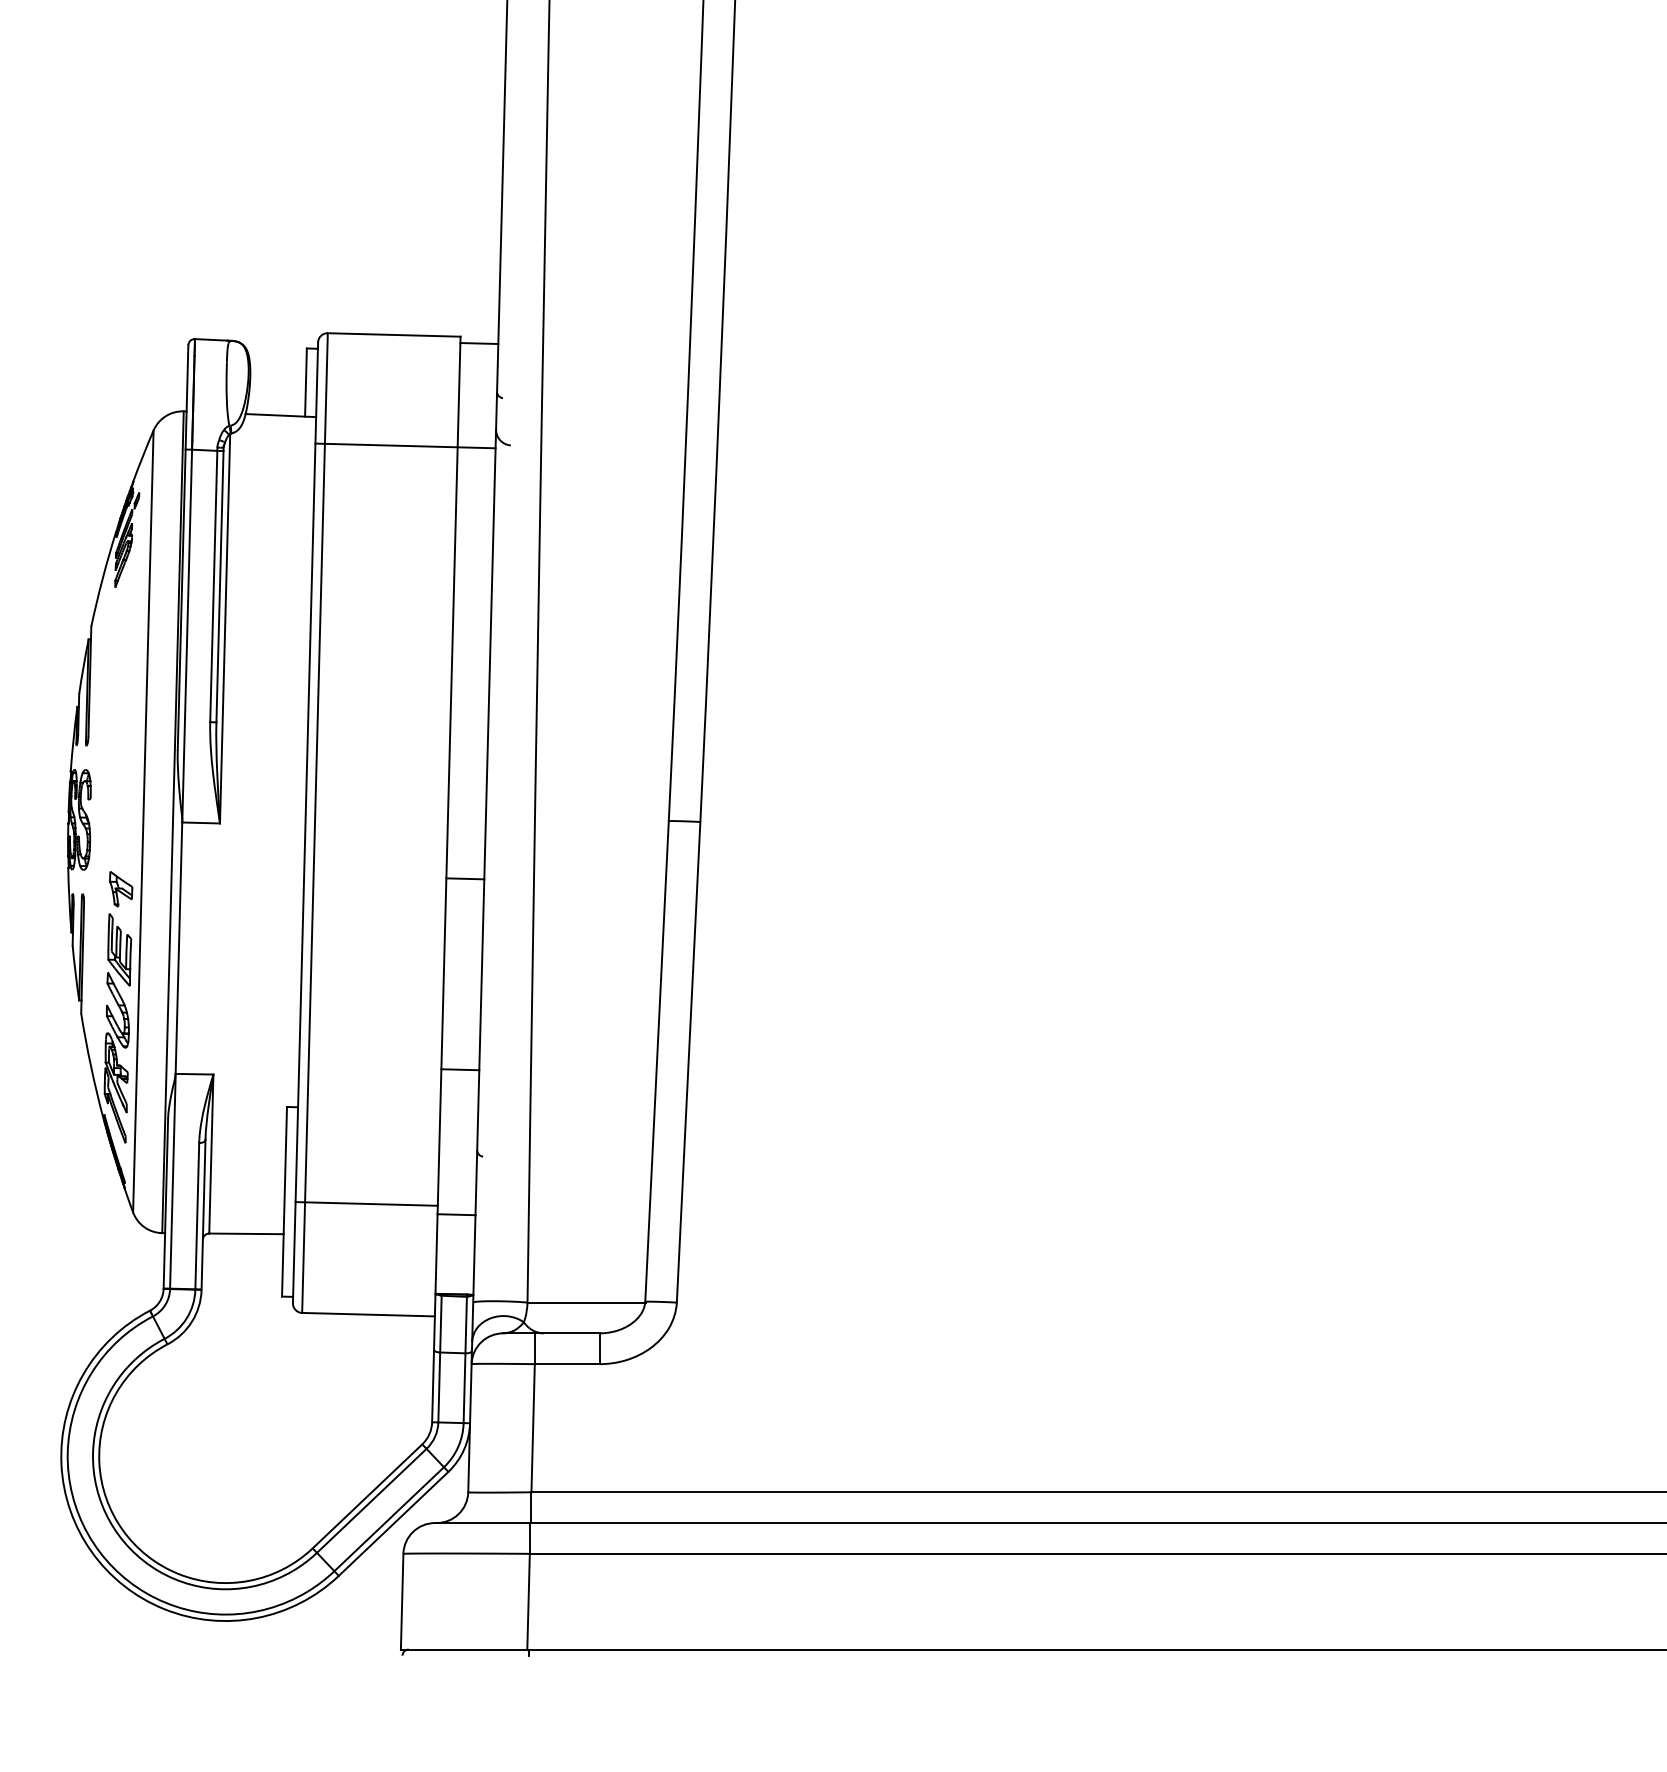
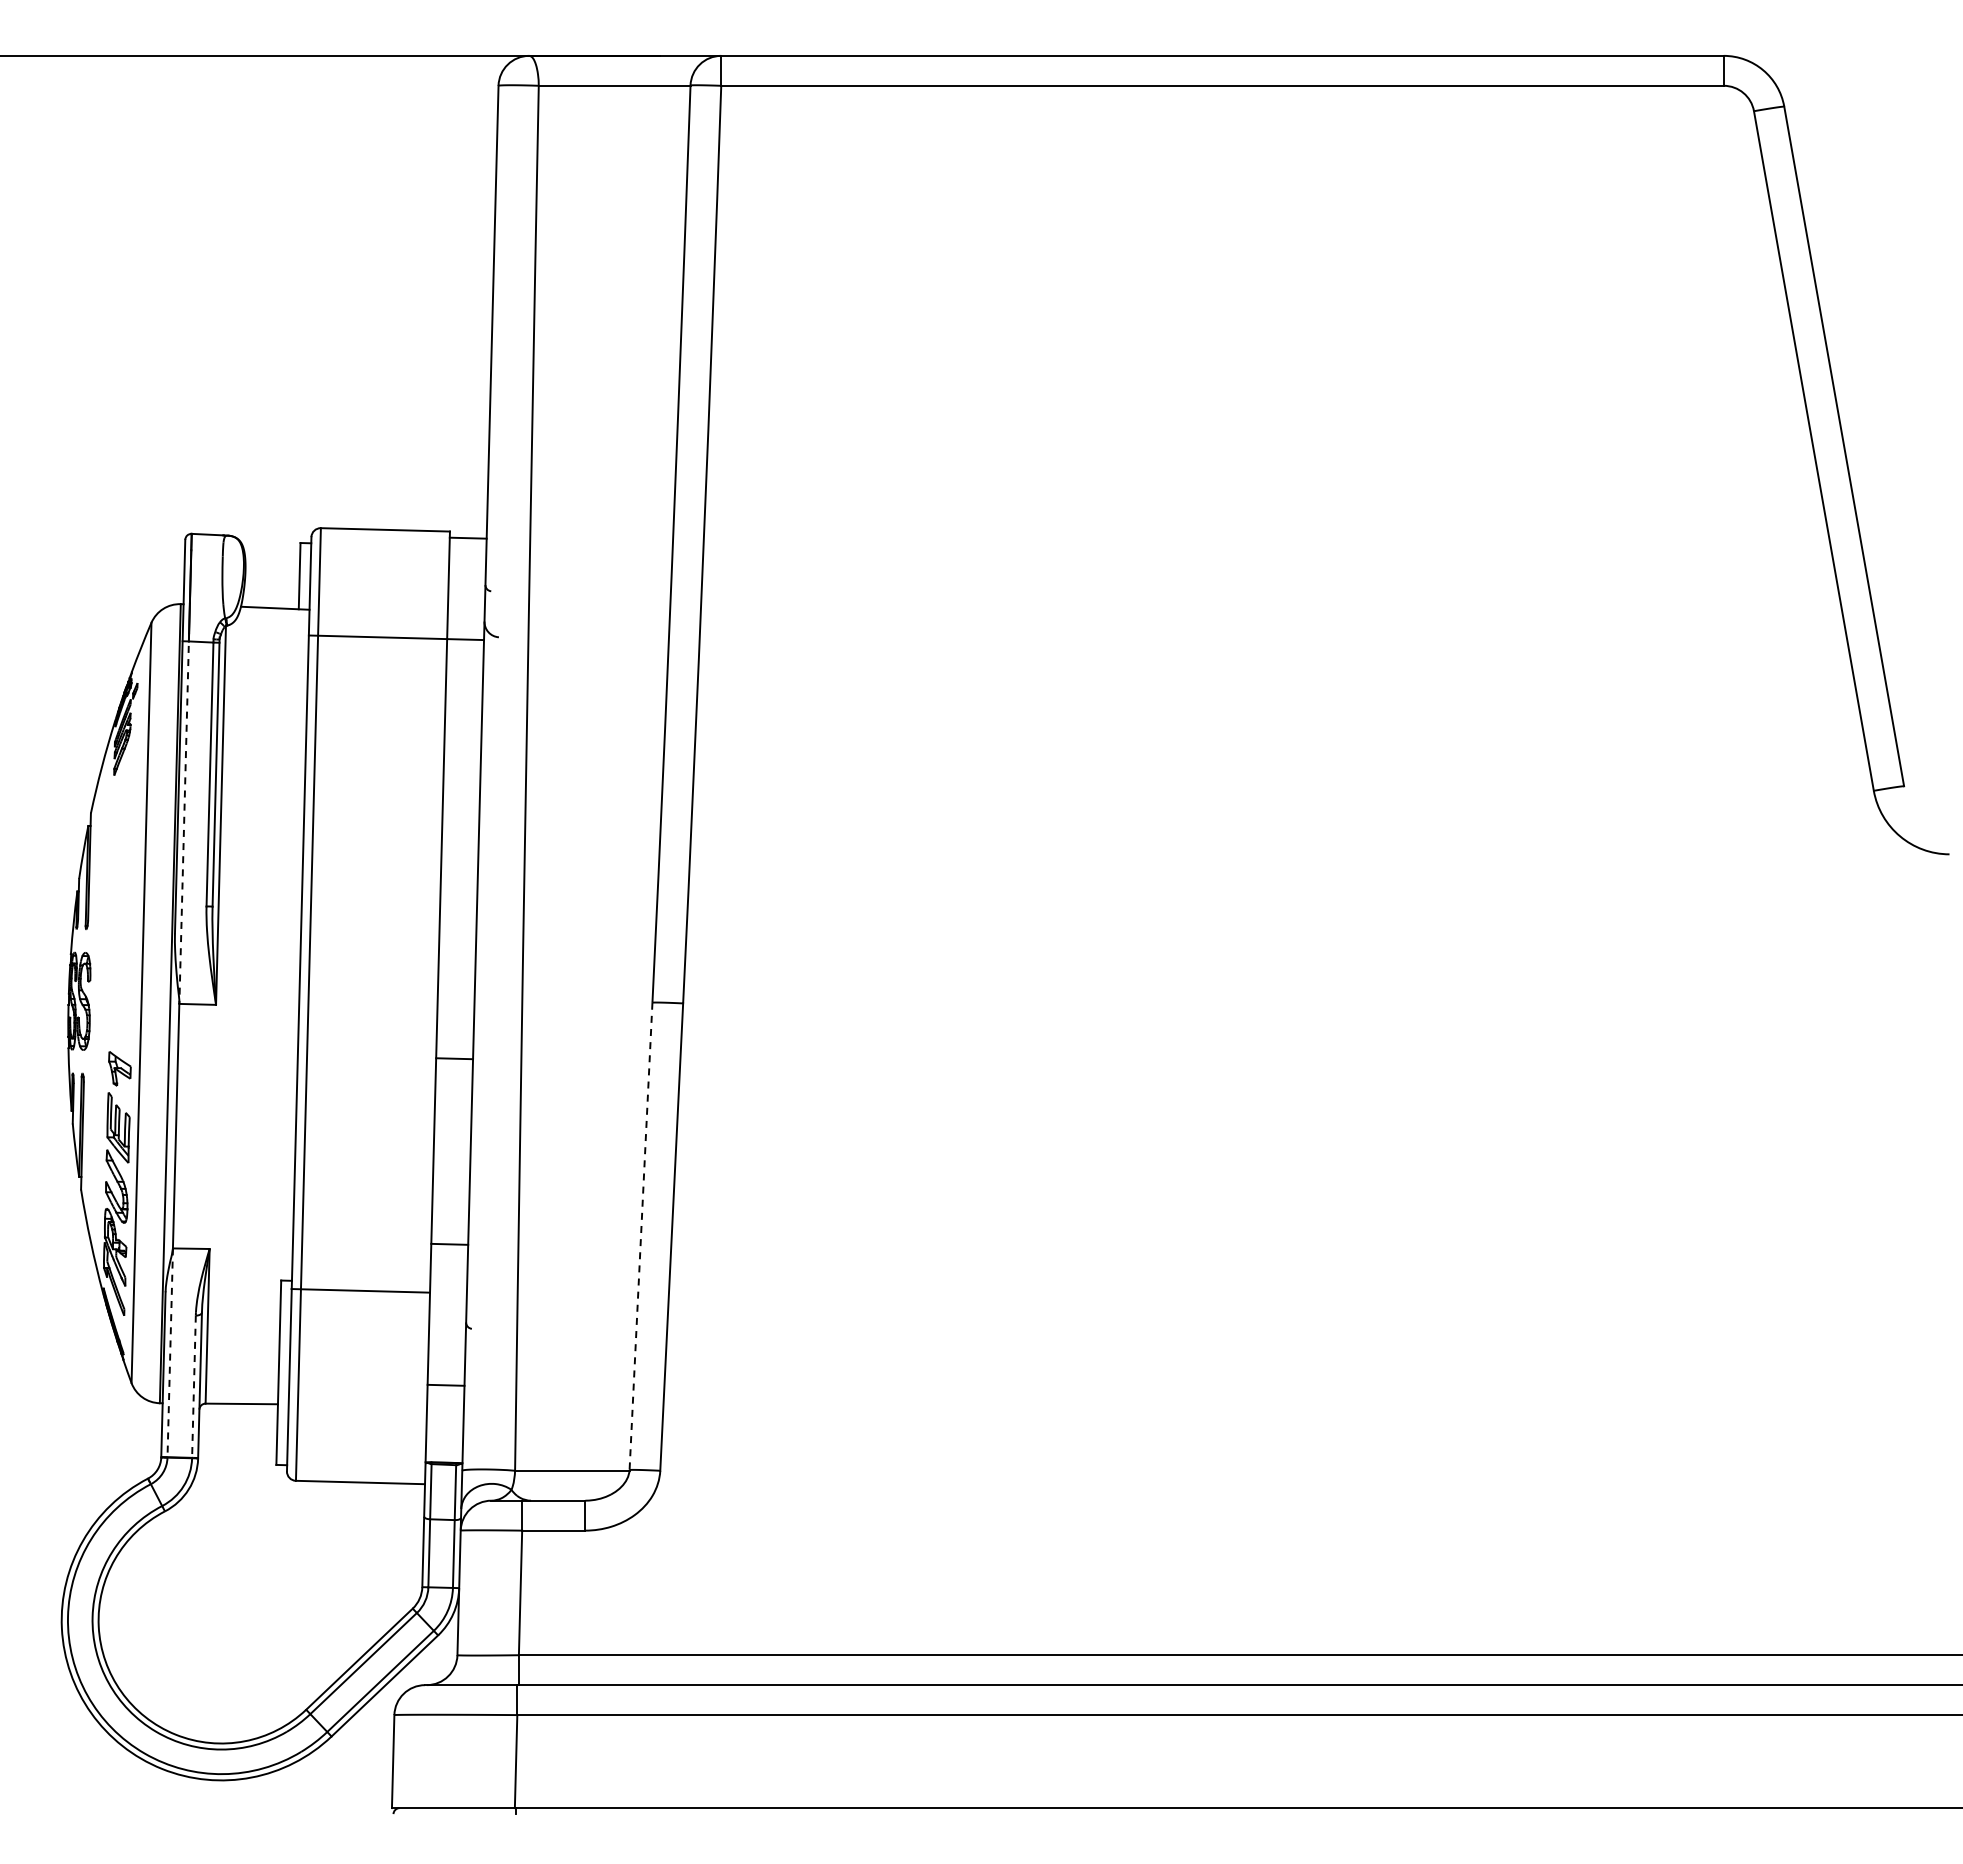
line: (187, 631) -> (184, 818), solid -> dashed
line: (657, 1061) -> (641, 1236), solid -> dashed
line: (173, 1181) -> (170, 1353), solid -> dashed
line: (366, 1203) -> (360, 1290), moved
line: (196, 1216) -> (193, 1387), solid -> dashed

